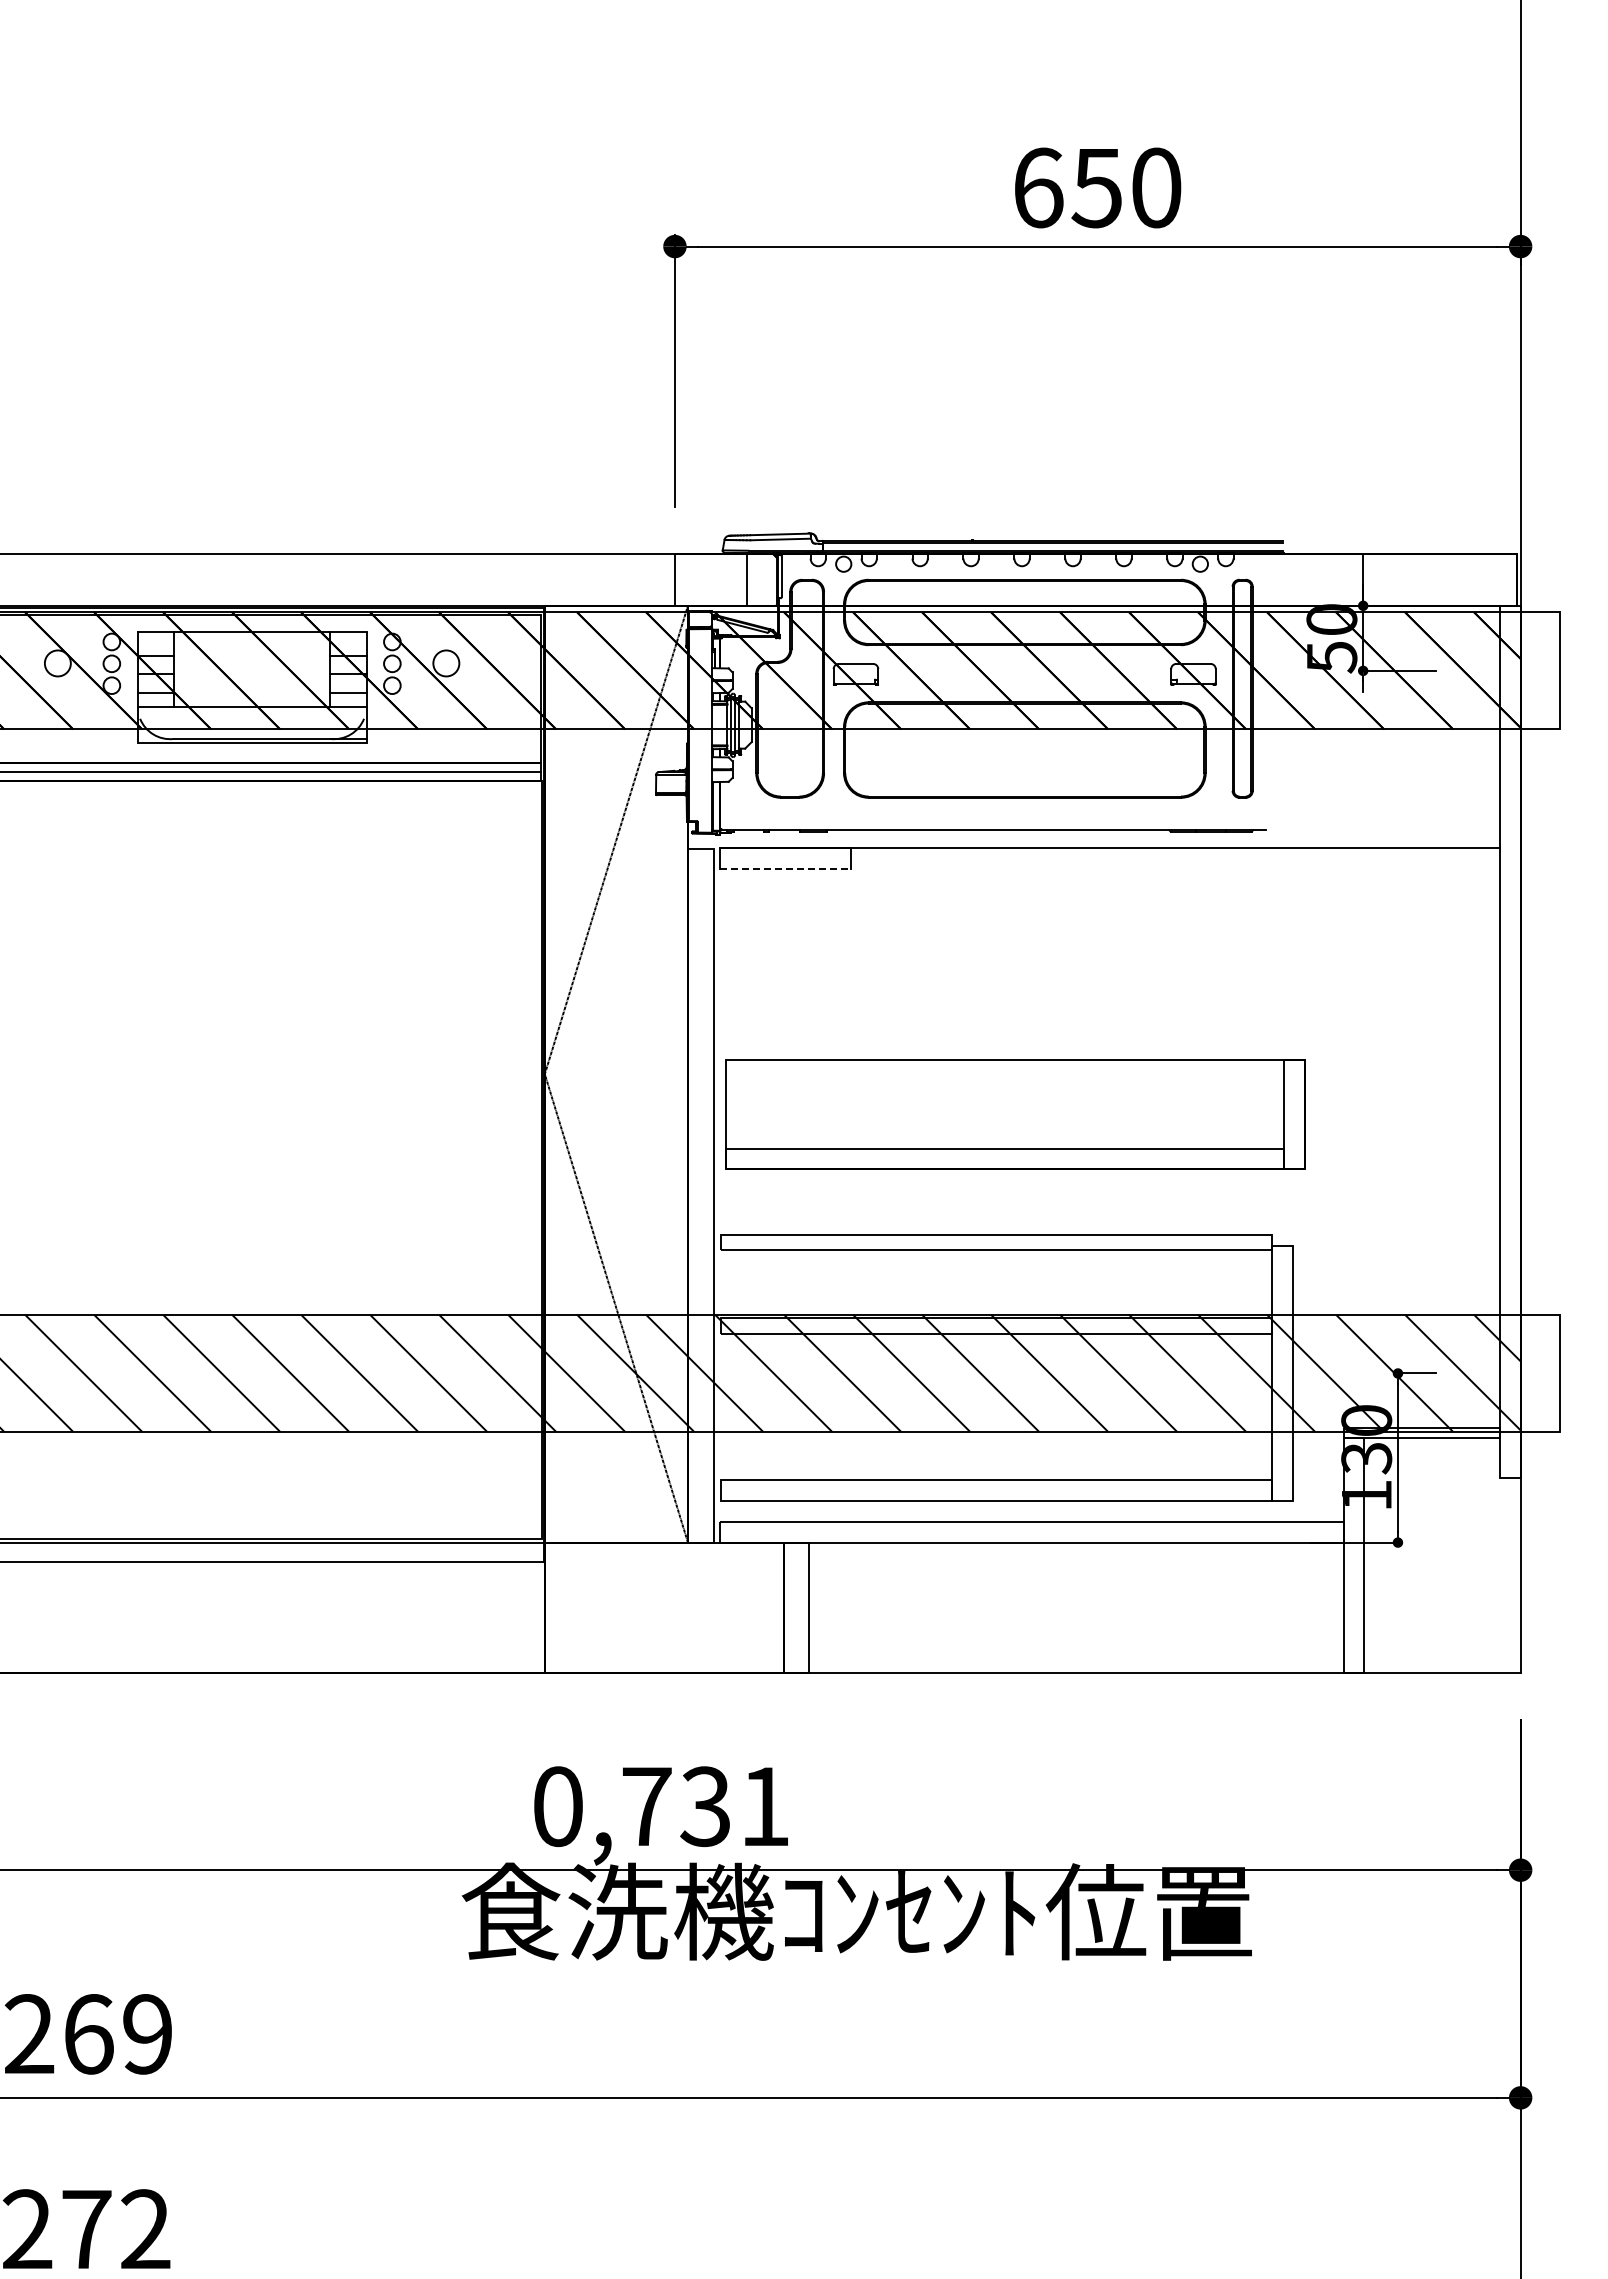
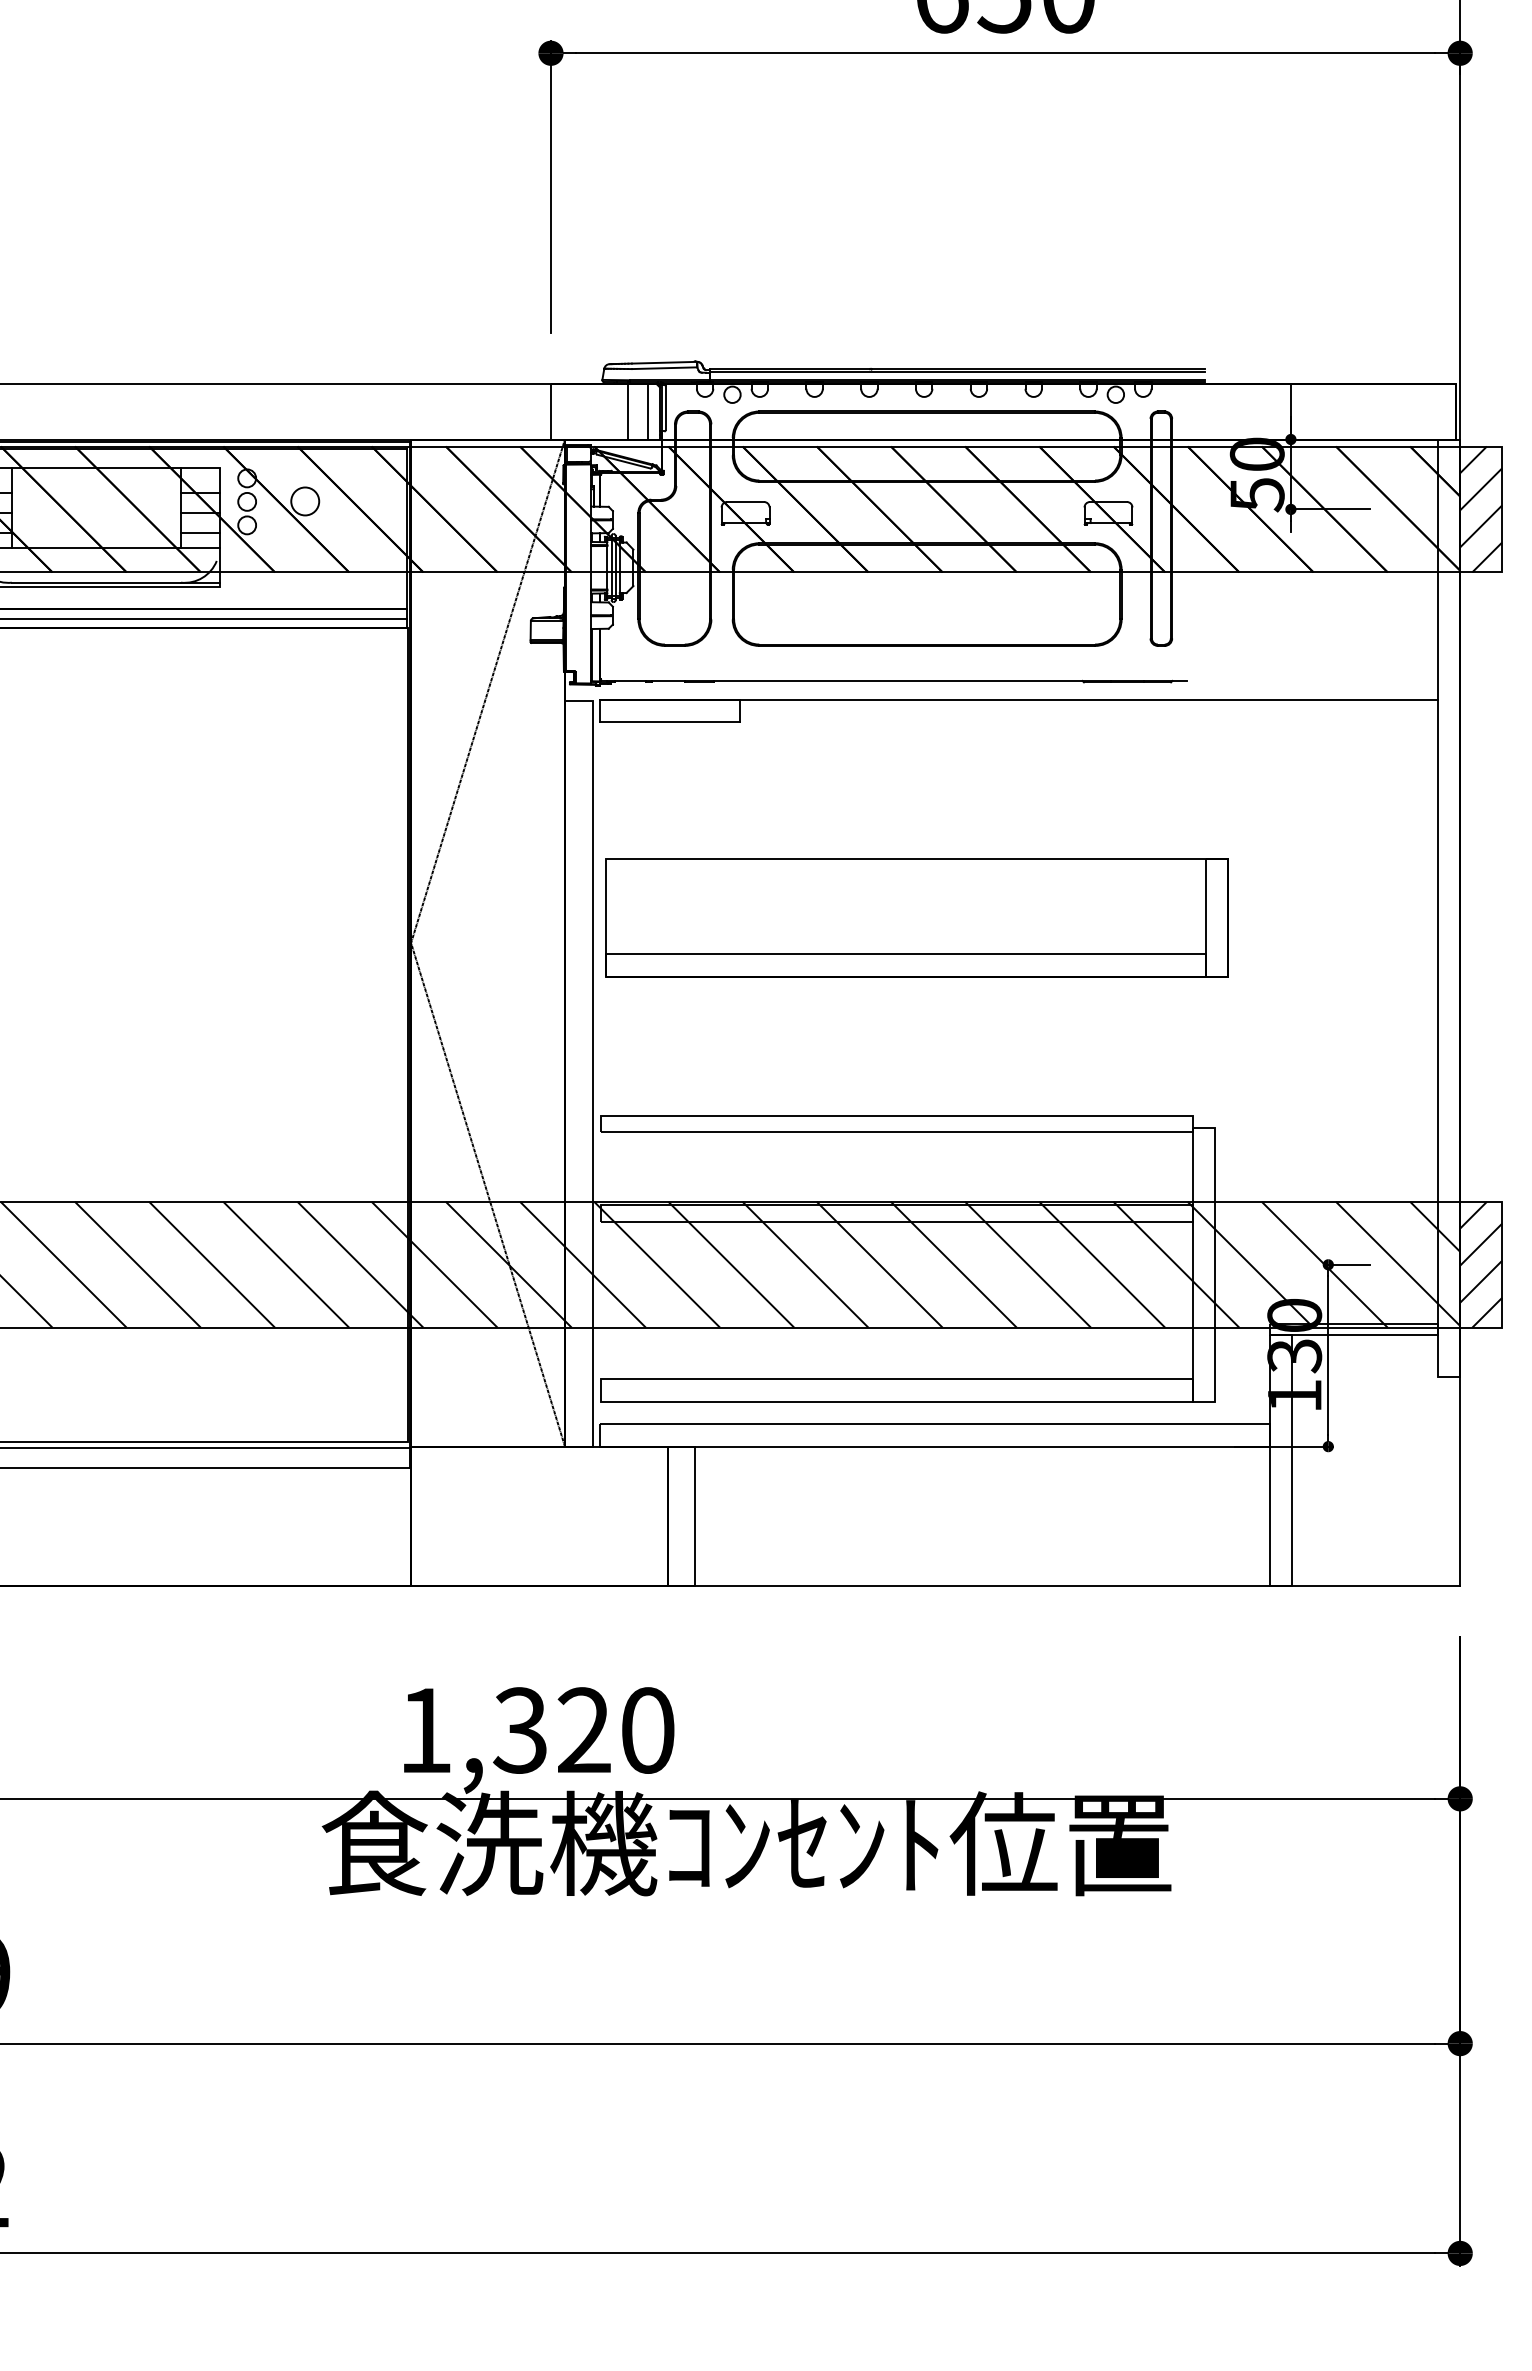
line: (764, 579) -> (647, 411), added
hatch: (1539, 670) -> (1480, 509), added
line: (786, 868) -> (670, 721), dashed -> solid
part: (1015, 1114) -> (917, 917), moved
hatch: (1539, 1372) -> (1480, 1263), added
text: (661, 1806) -> (536, 1730), 0,731 -> 1,320

